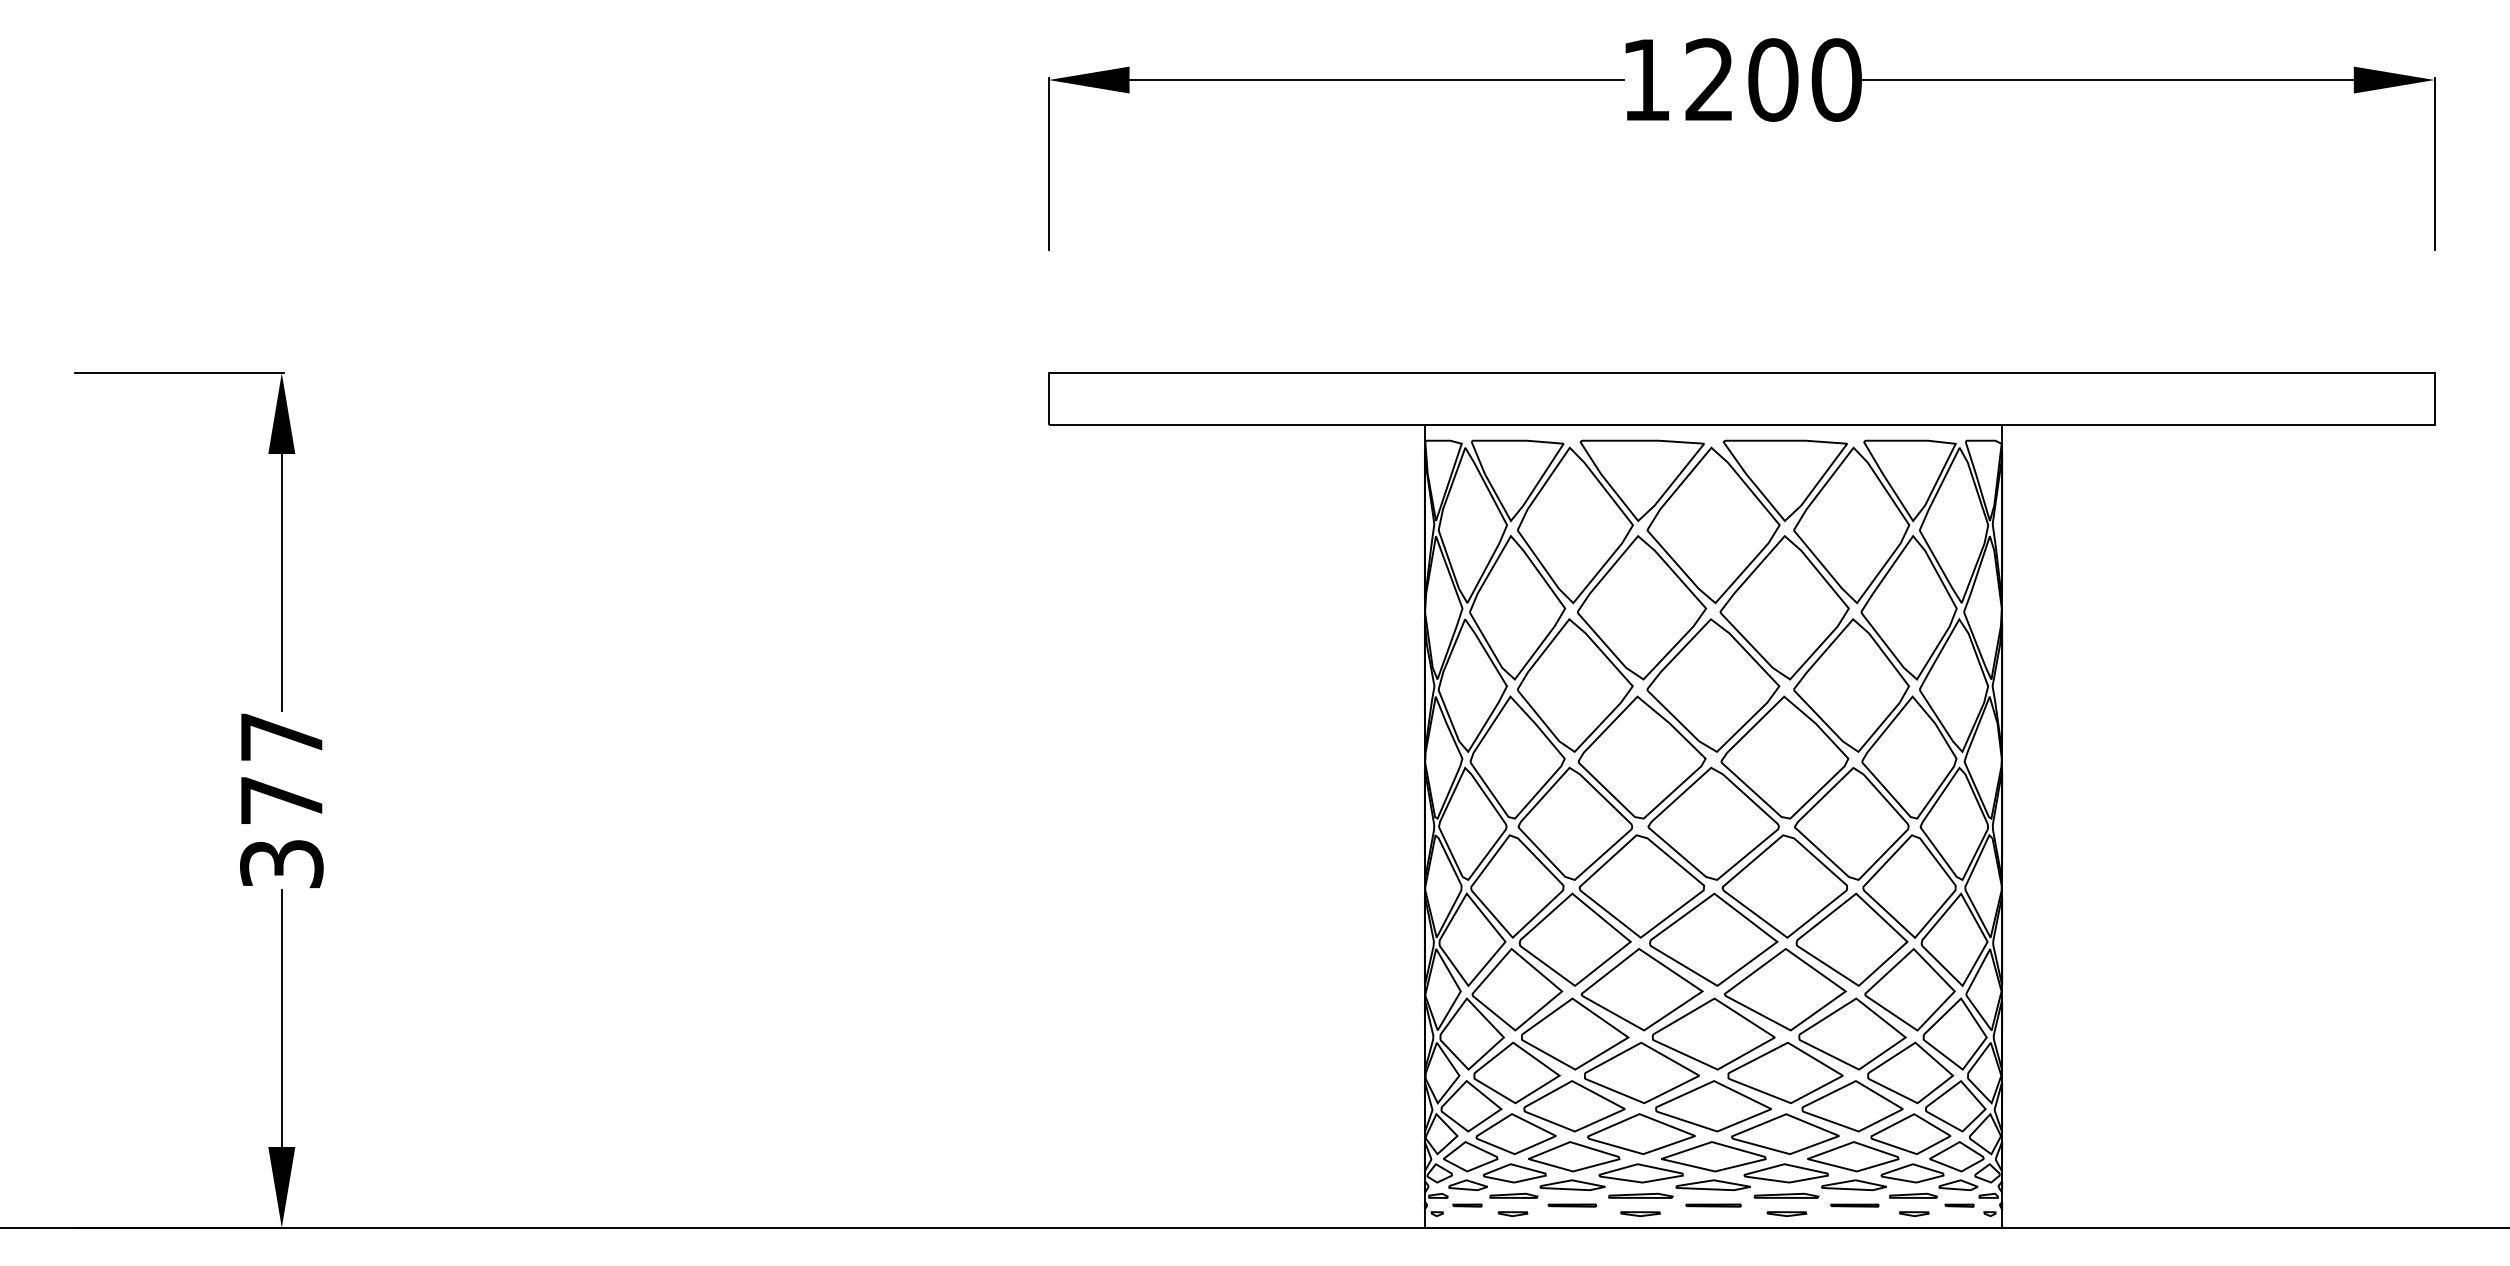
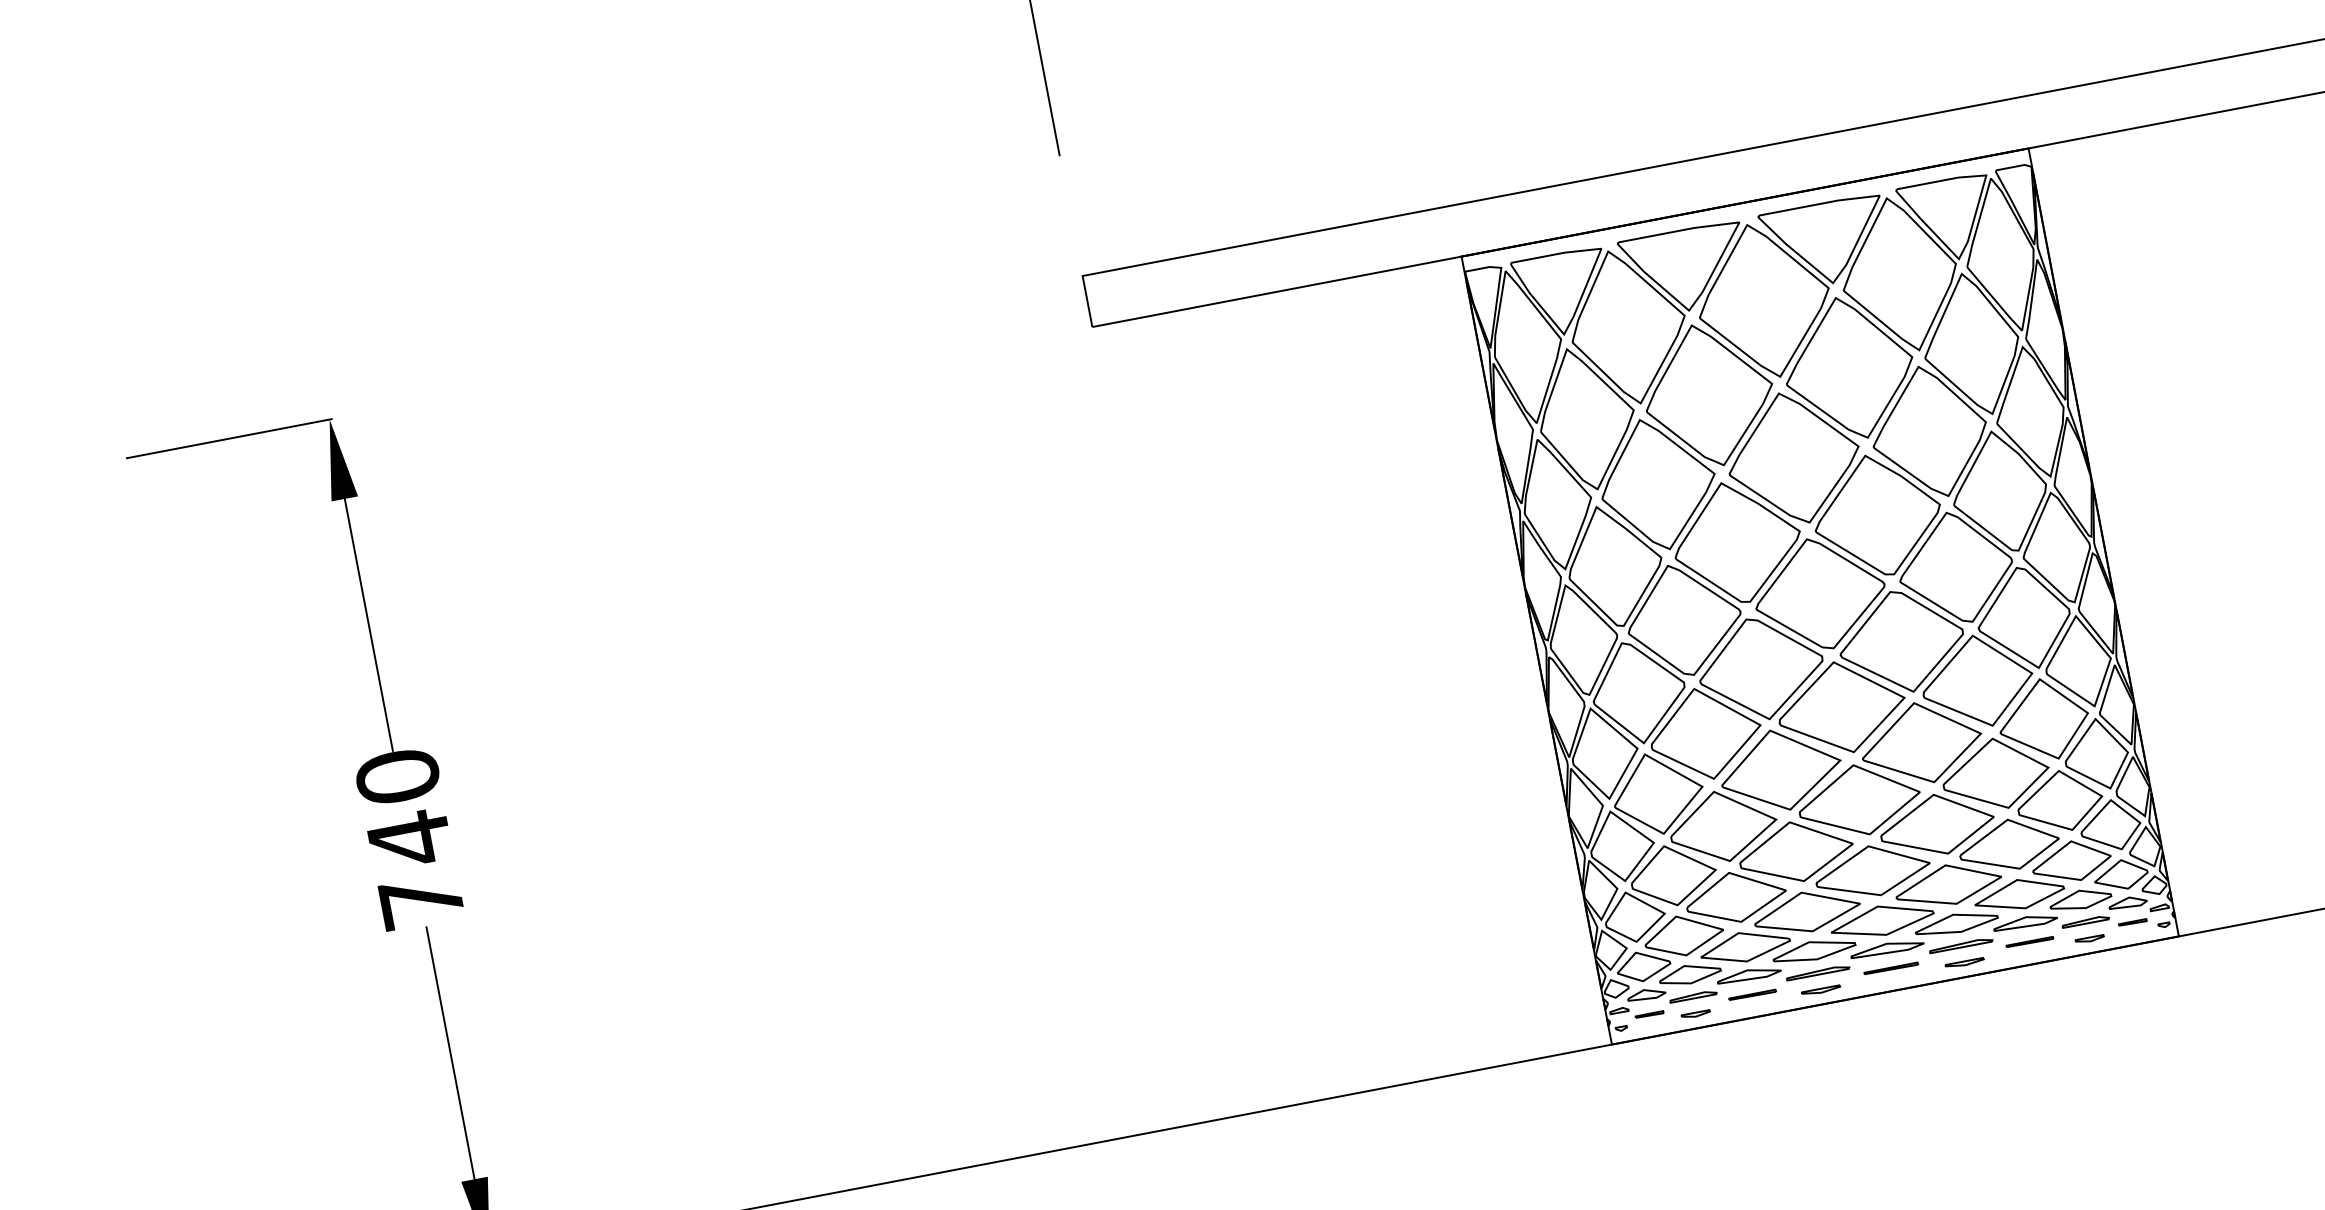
text: (281, 800) -> (409, 839), 377 -> 740

